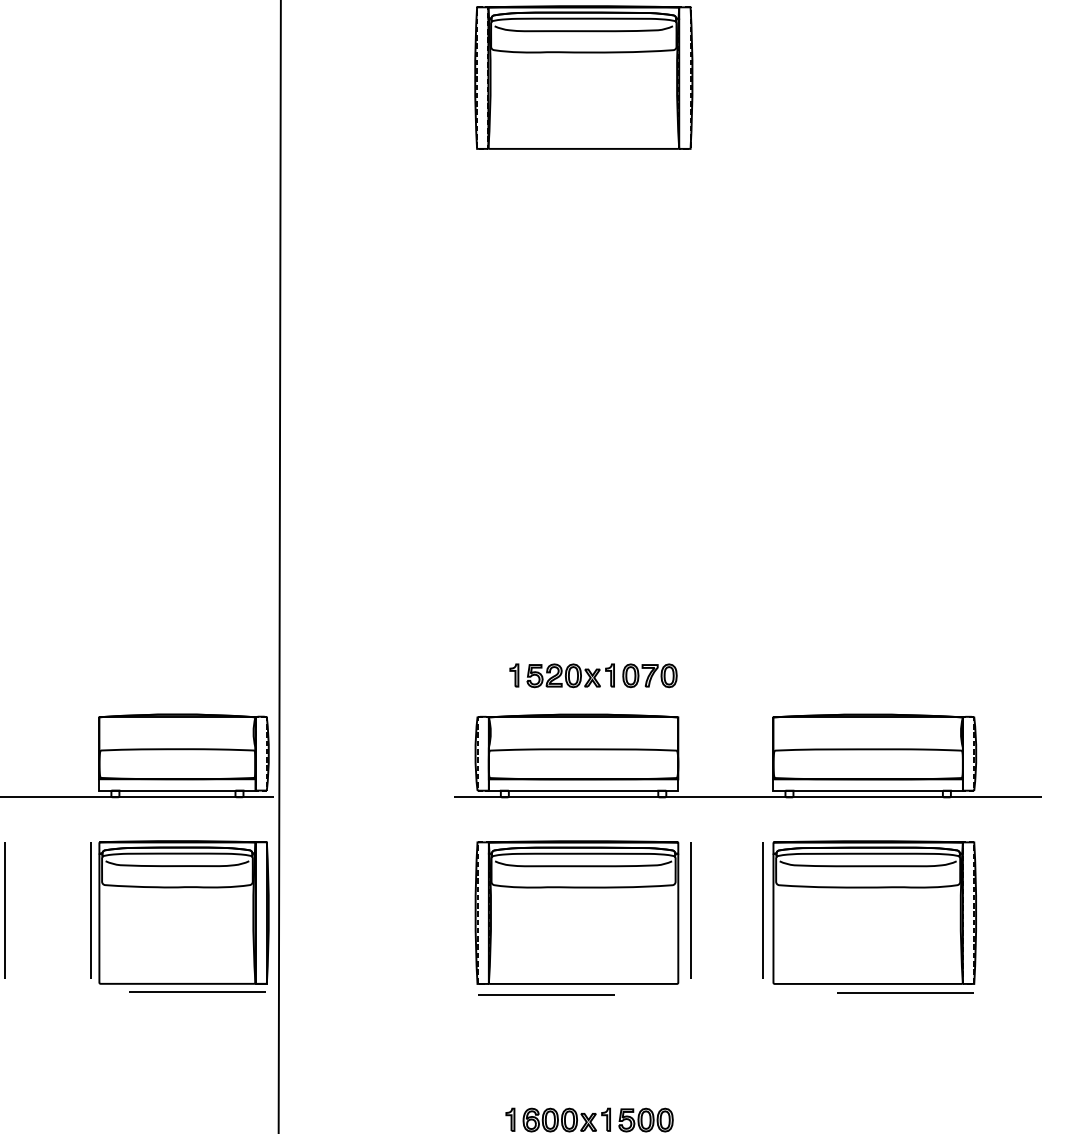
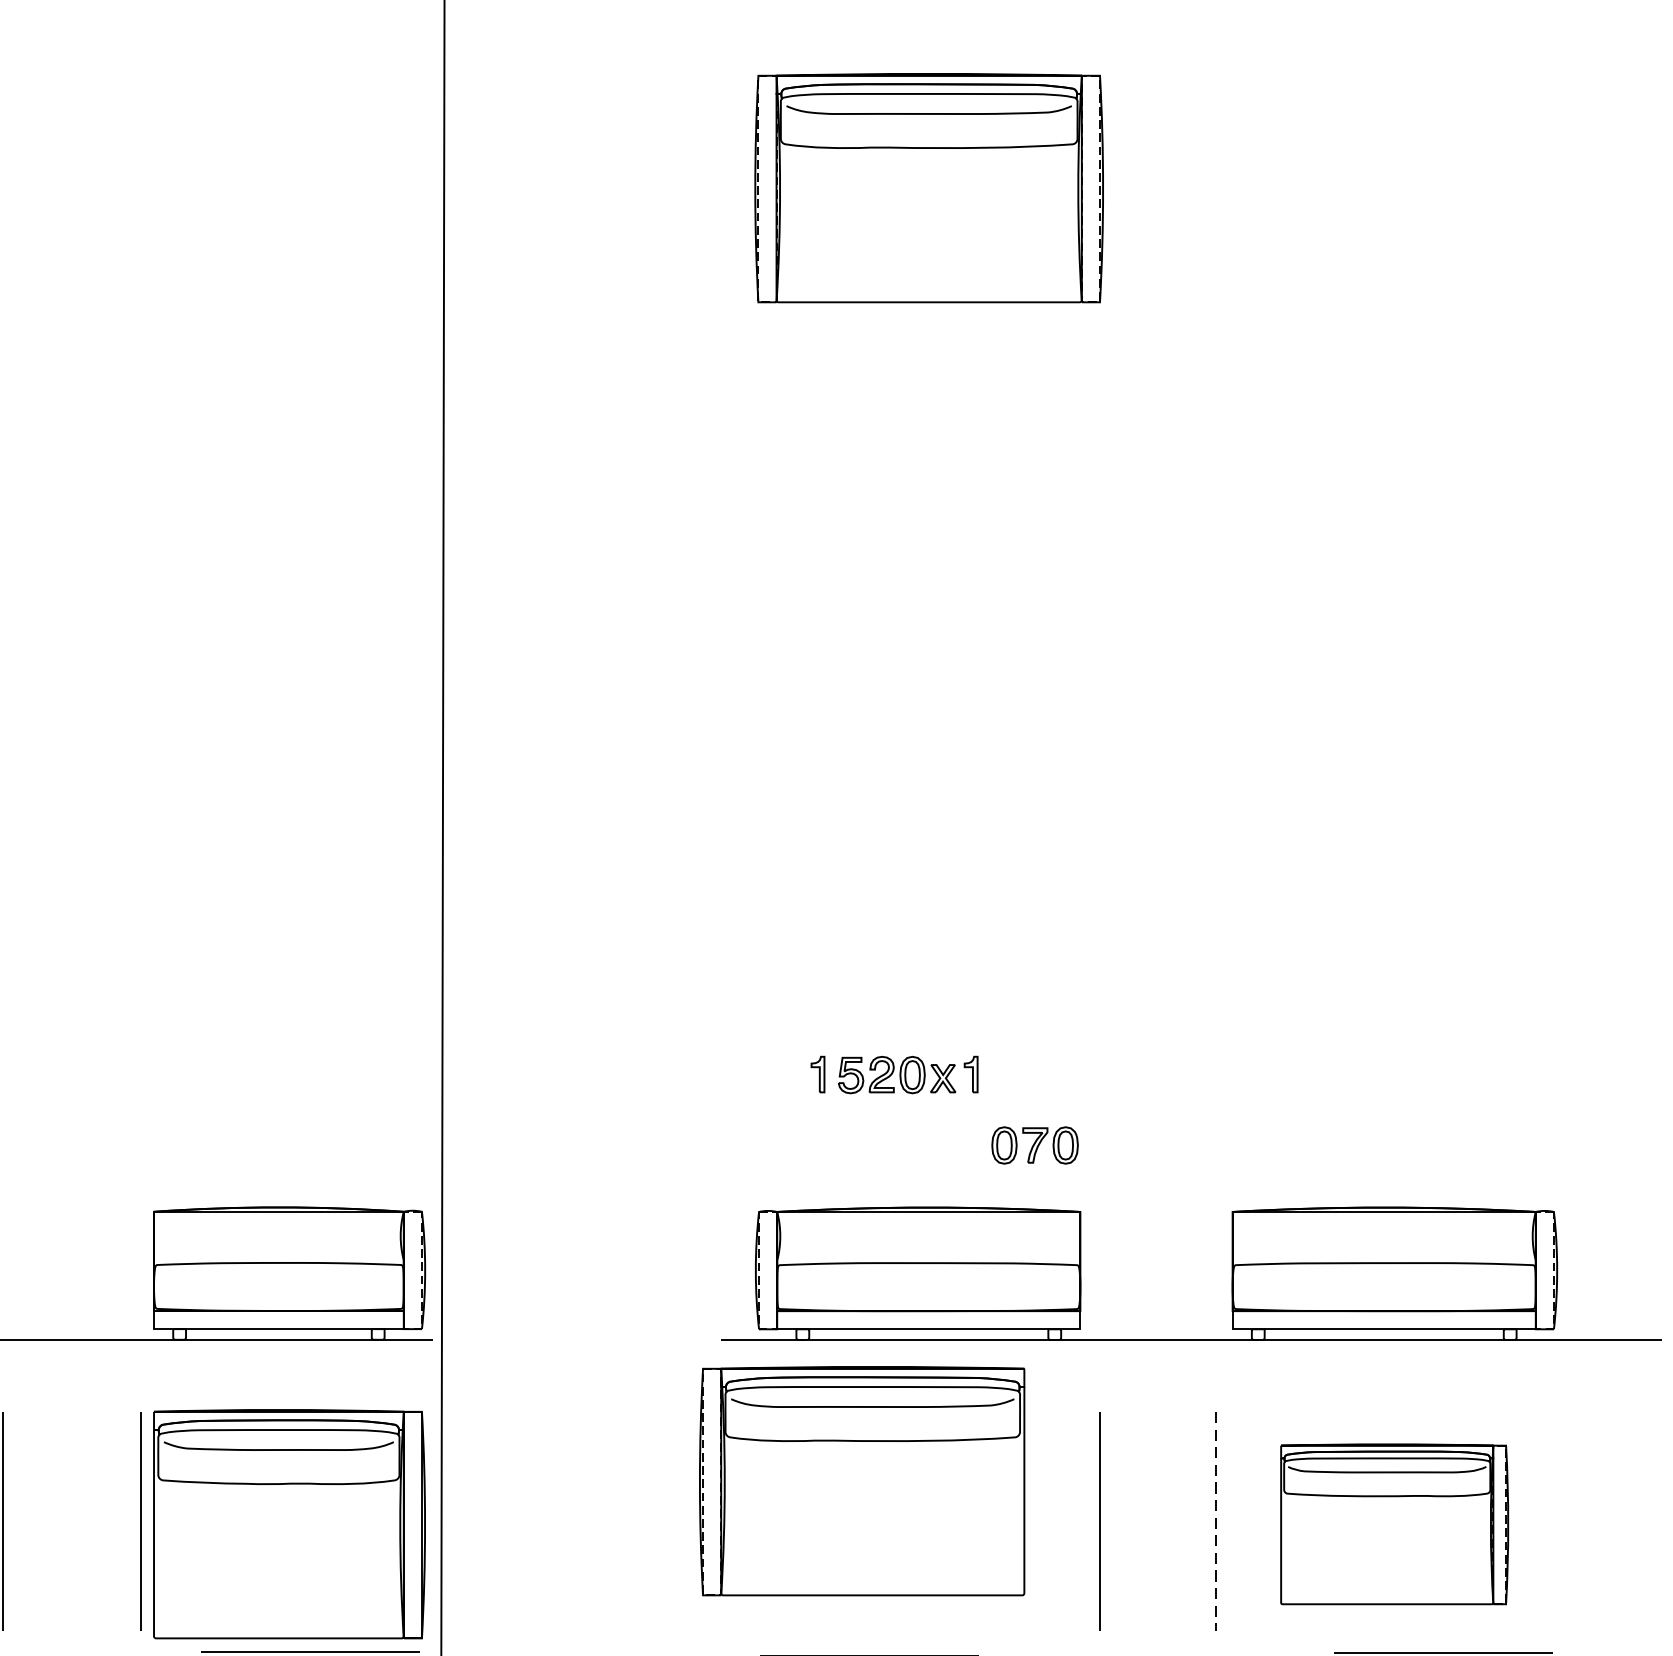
part: (561, 675) -> (893, 1074), moved
line: (763, 911) -> (1216, 1522), solid -> dashed
part: (576, 912) -> (861, 1481), moved
part: (874, 912) -> (1394, 1524), size x0.7

